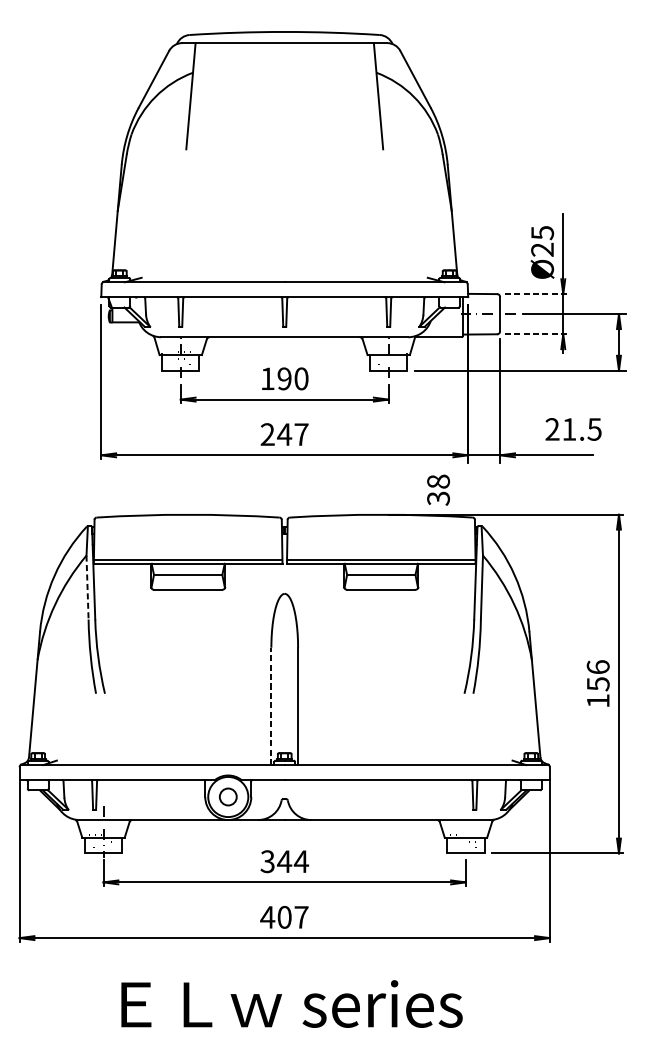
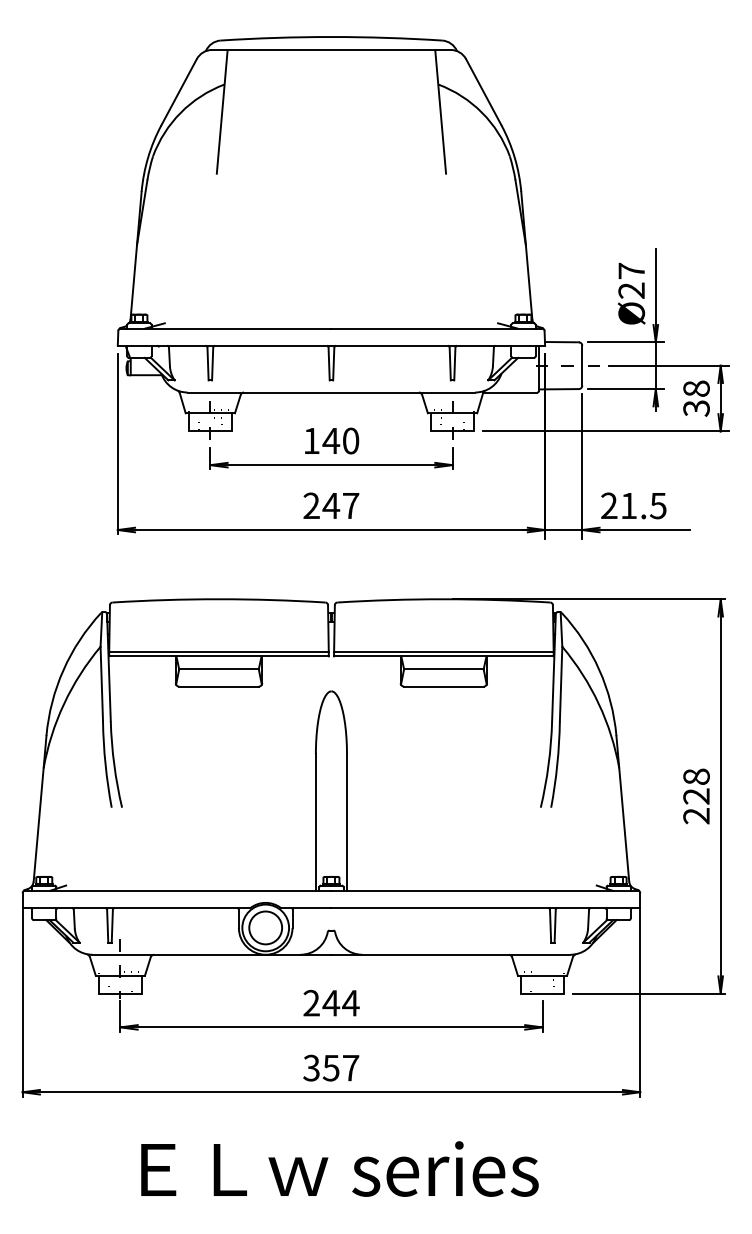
text: (542, 232) -> (631, 270), Ø25 -> Ø27
line: (538, 294) -> (626, 342), dashed -> solid
line: (538, 334) -> (626, 389), dashed -> solid
text: (284, 378) -> (331, 440), 190 -> 140
text: (573, 429) -> (633, 505), moved
text: (438, 490) -> (696, 398), moved
line: (87, 587) -> (101, 684), dashed -> solid
text: (598, 684) -> (696, 796), 156 -> 228
line: (271, 705) -> (315, 821), dashed -> solid
circle: (228, 796) -> (265, 927), size x1.67
text: (267, 861) -> (311, 1003), 344 -> 244
text: (275, 916) -> (320, 1067), 407 -> 357

